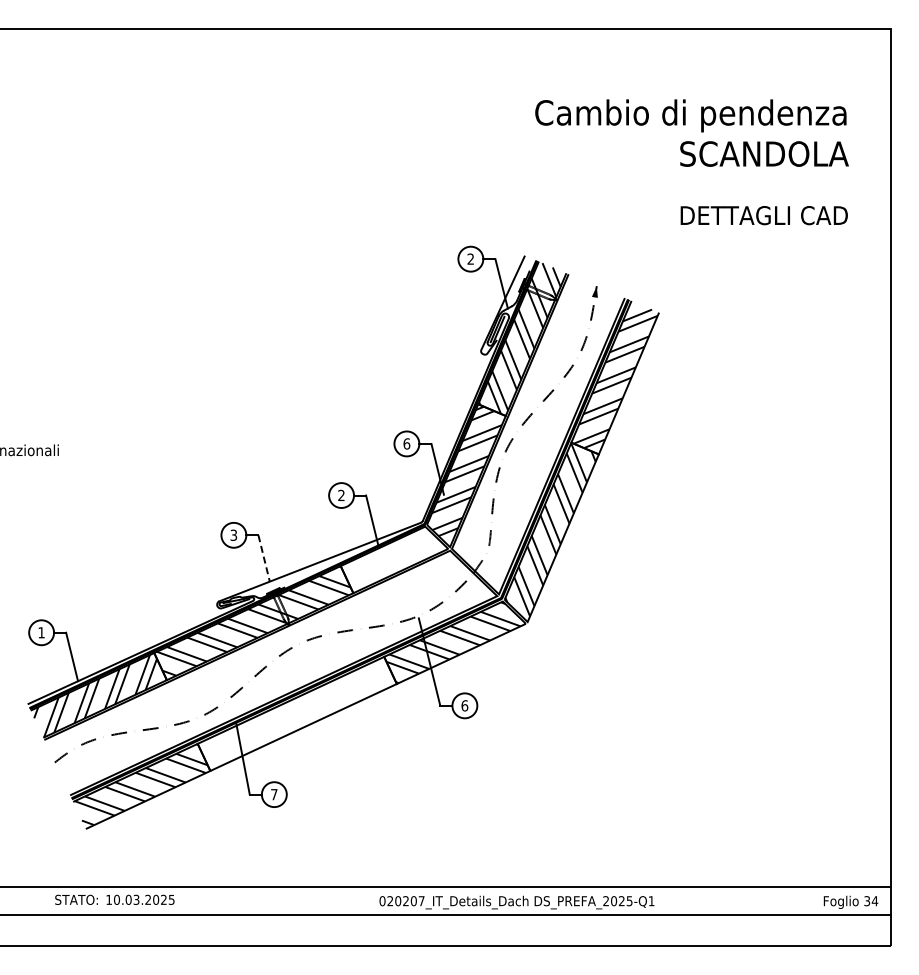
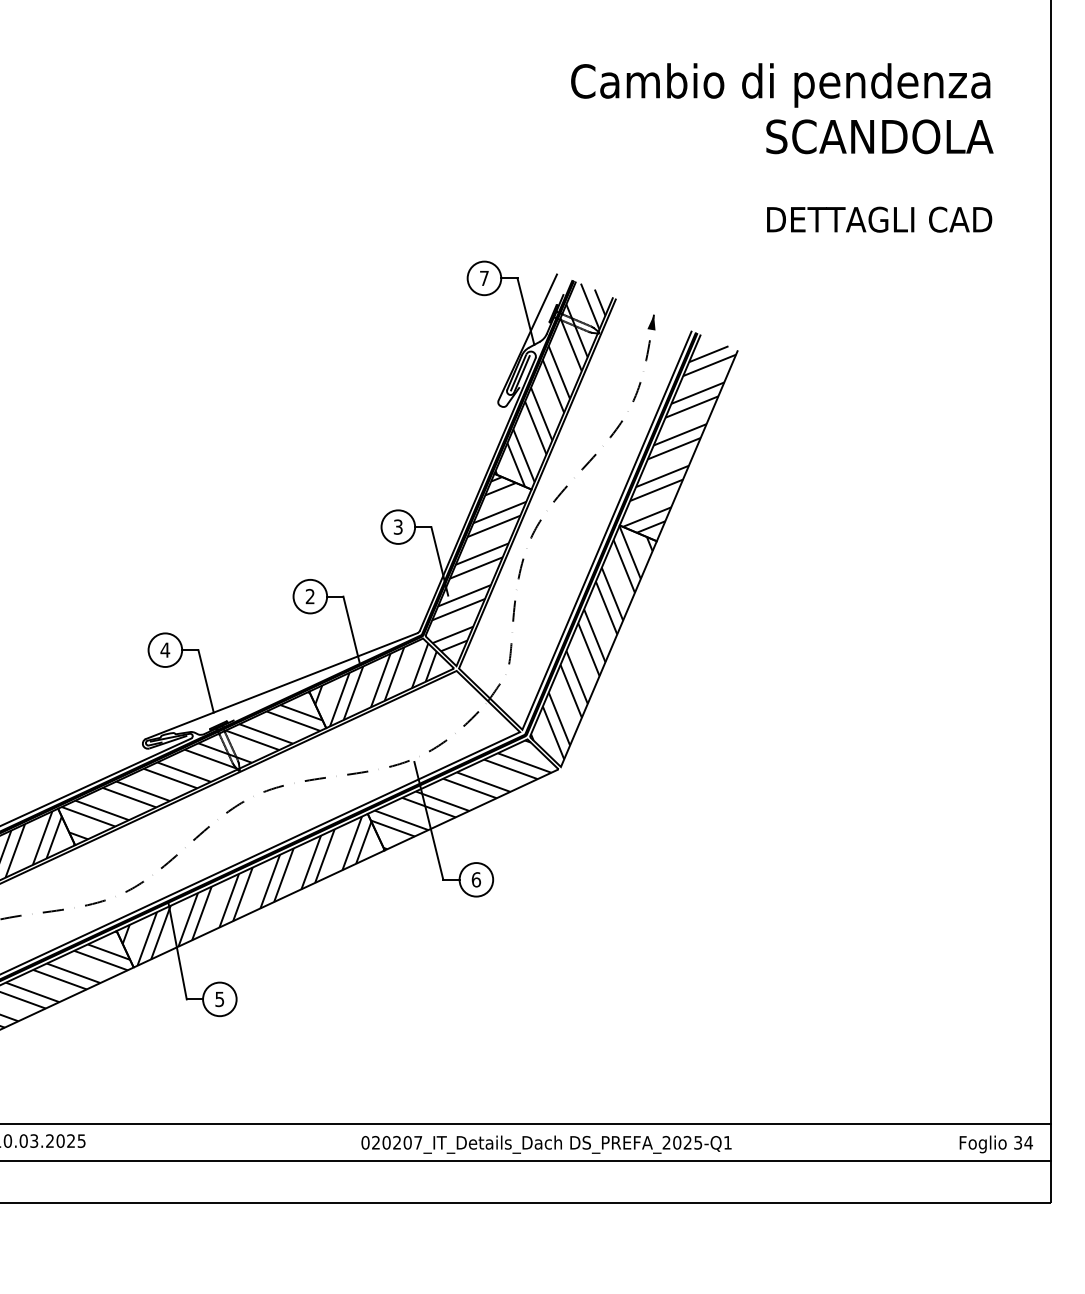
text: (470, 258) -> (483, 277), 2 -> 7
text: (406, 443) -> (397, 526), 6 -> 3
text: (233, 534) -> (164, 649), 3 -> 4
line: (264, 558) -> (206, 681), dashed -> solid
hatch: (396, 560) -> (384, 684), added
hatch: (299, 713) -> (253, 890), added
text: (274, 794) -> (220, 999), 7 -> 5

